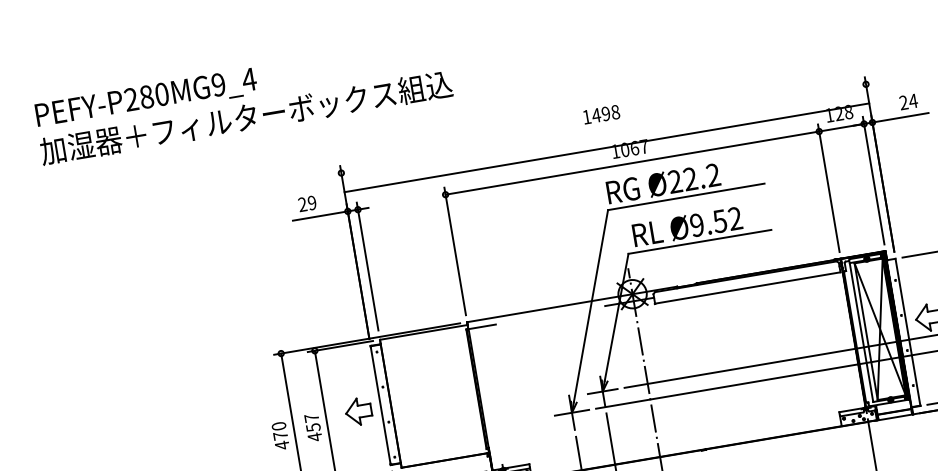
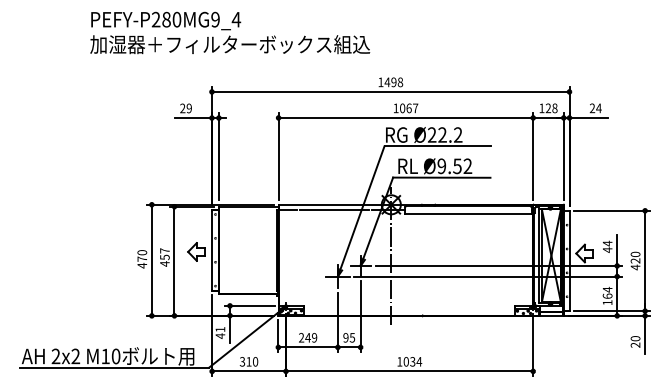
text: (243, 99) -> (230, 32), moved
line: (606, 147) -> (390, 91), moved
line: (550, 315) -> (334, 209), added

